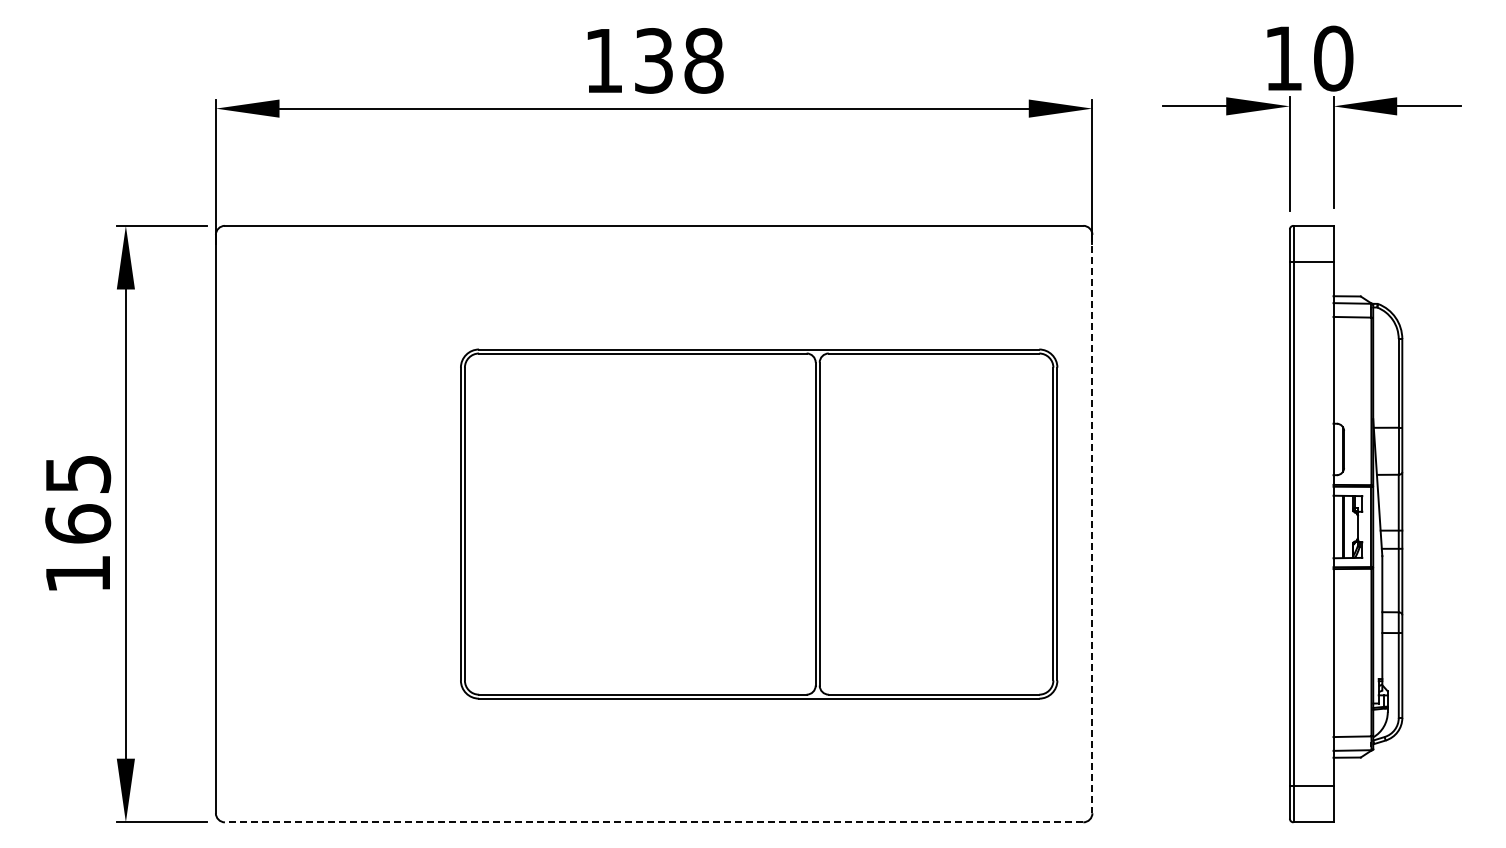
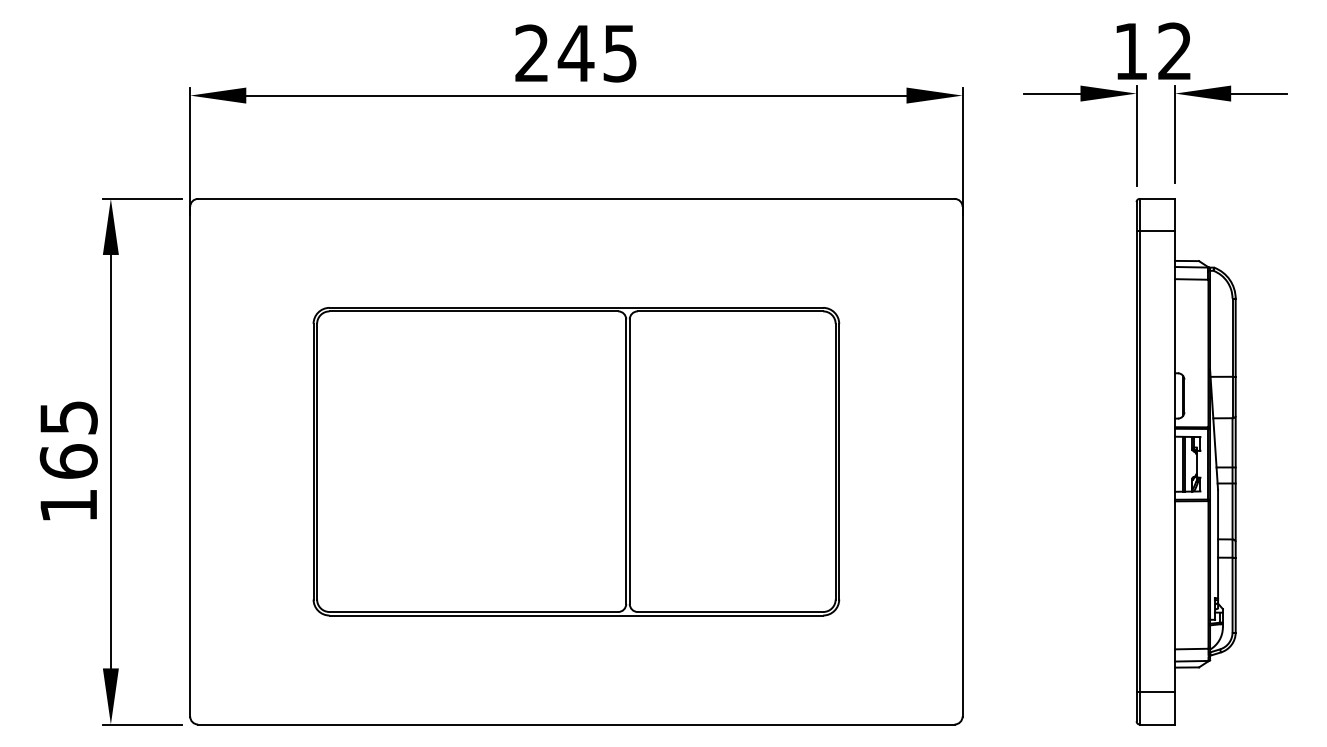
text: (1333, 58) -> (1175, 51), 10 -> 12
text: (654, 60) -> (576, 53), 138 -> 245
part: (759, 523) -> (576, 461), moved
line: (1092, 524) -> (962, 462), dashed -> solid
line: (653, 822) -> (575, 724), dashed -> solid

